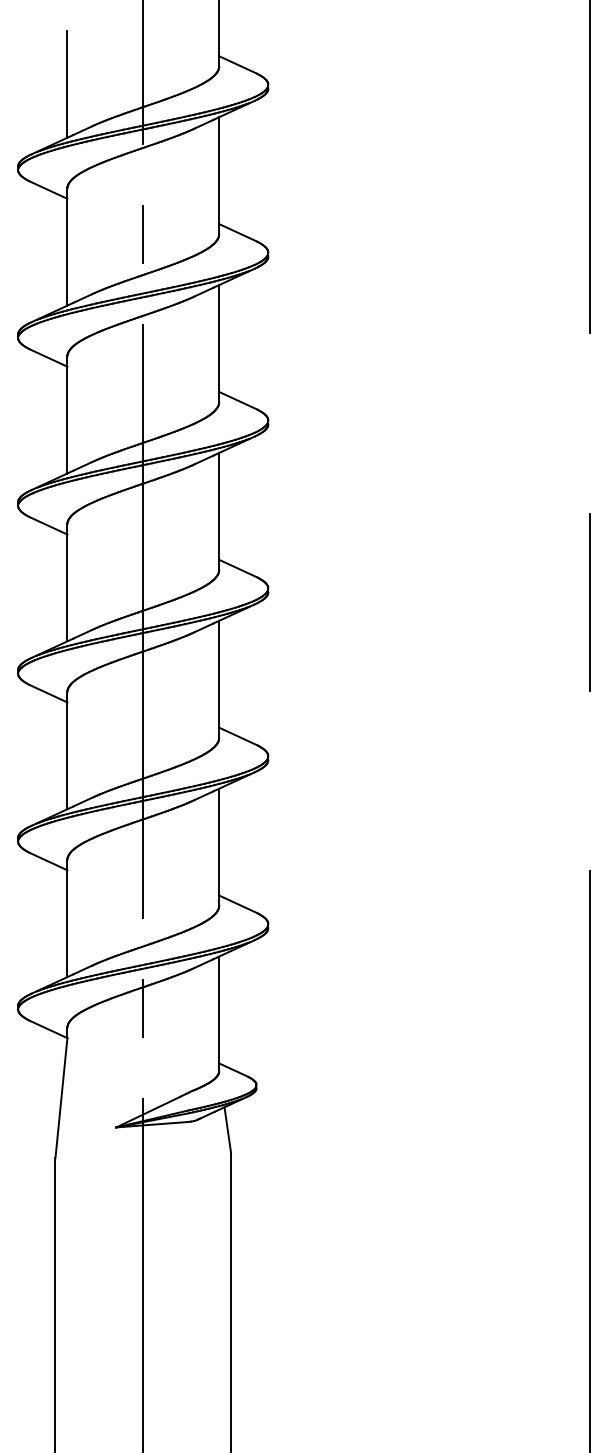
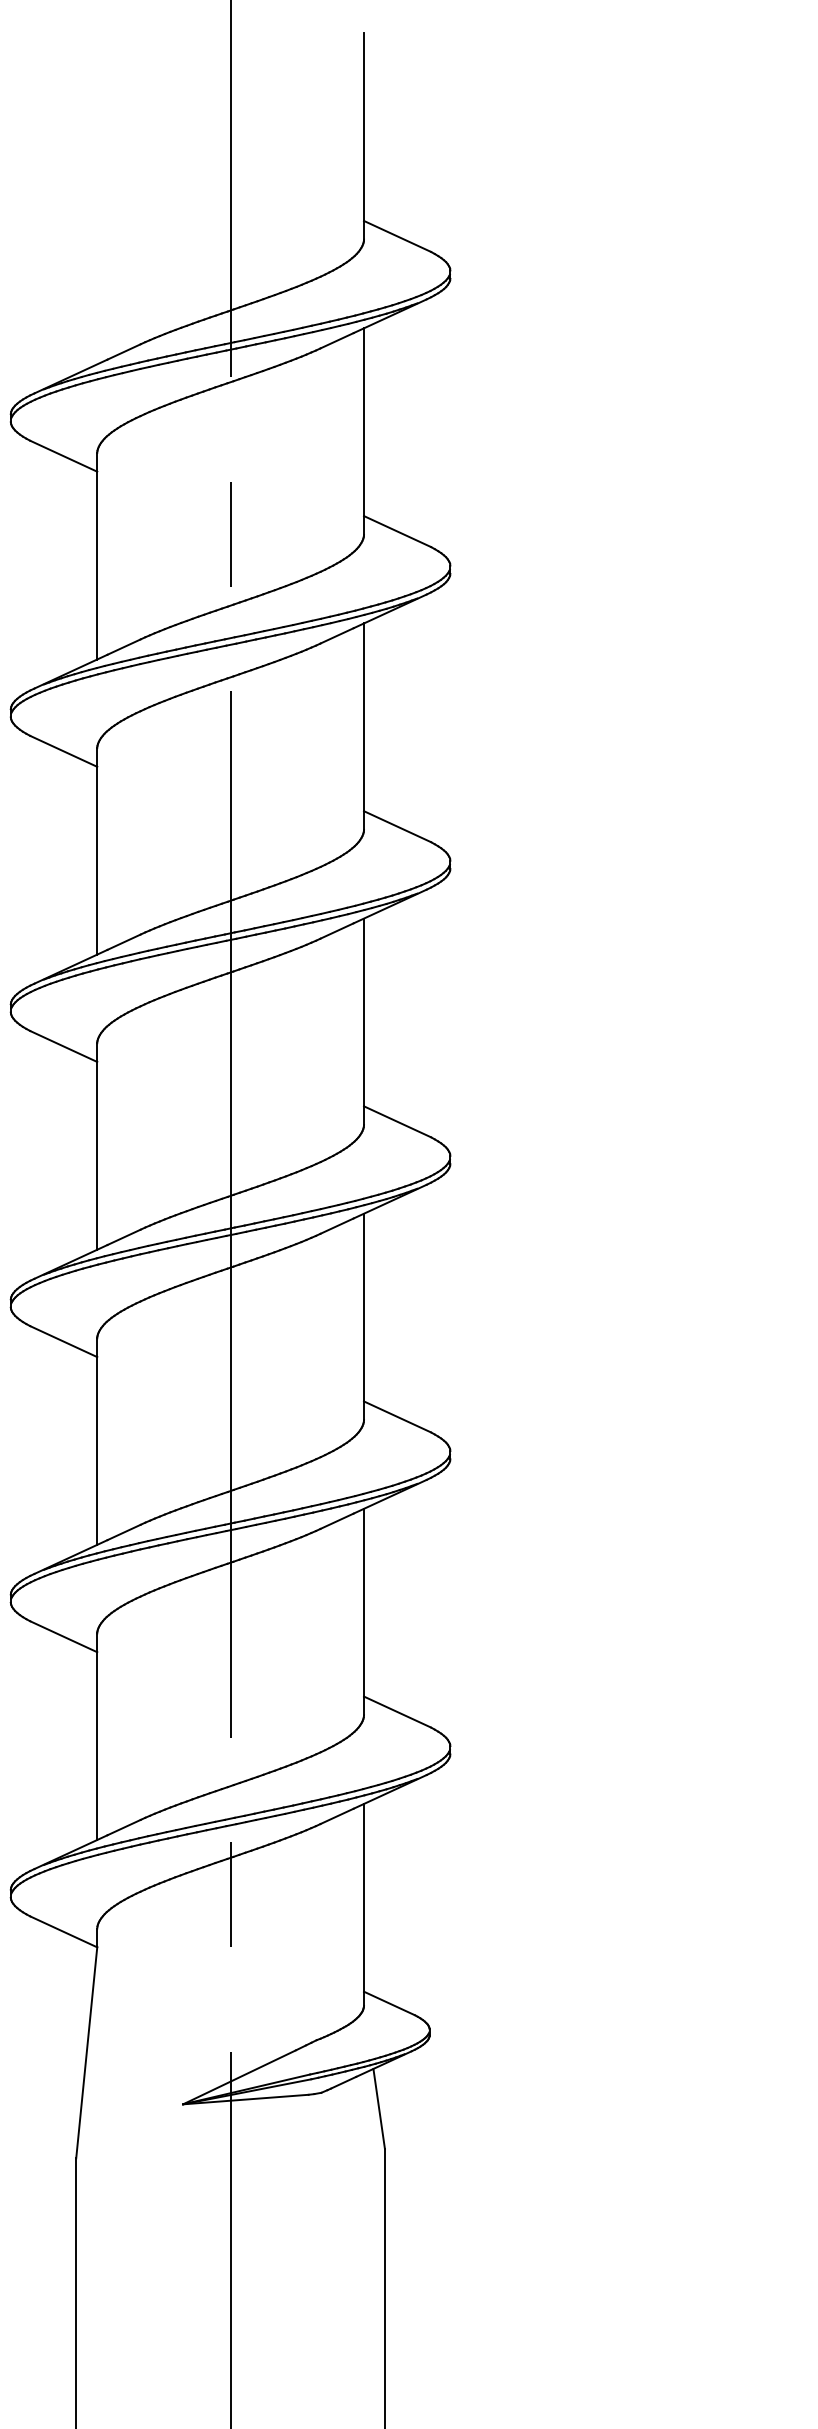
line: (67, 83) -> (97, 268), removed

